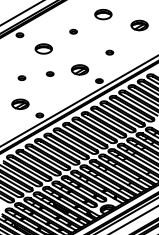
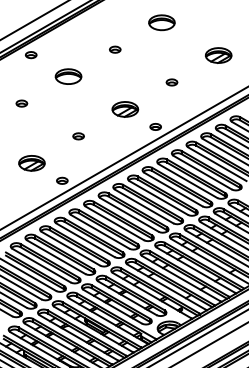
part: (139, 25) -> (218, 55), moved
part: (50, 73) -> (79, 135), moved
part: (21, 77) -> (21, 102), moved

